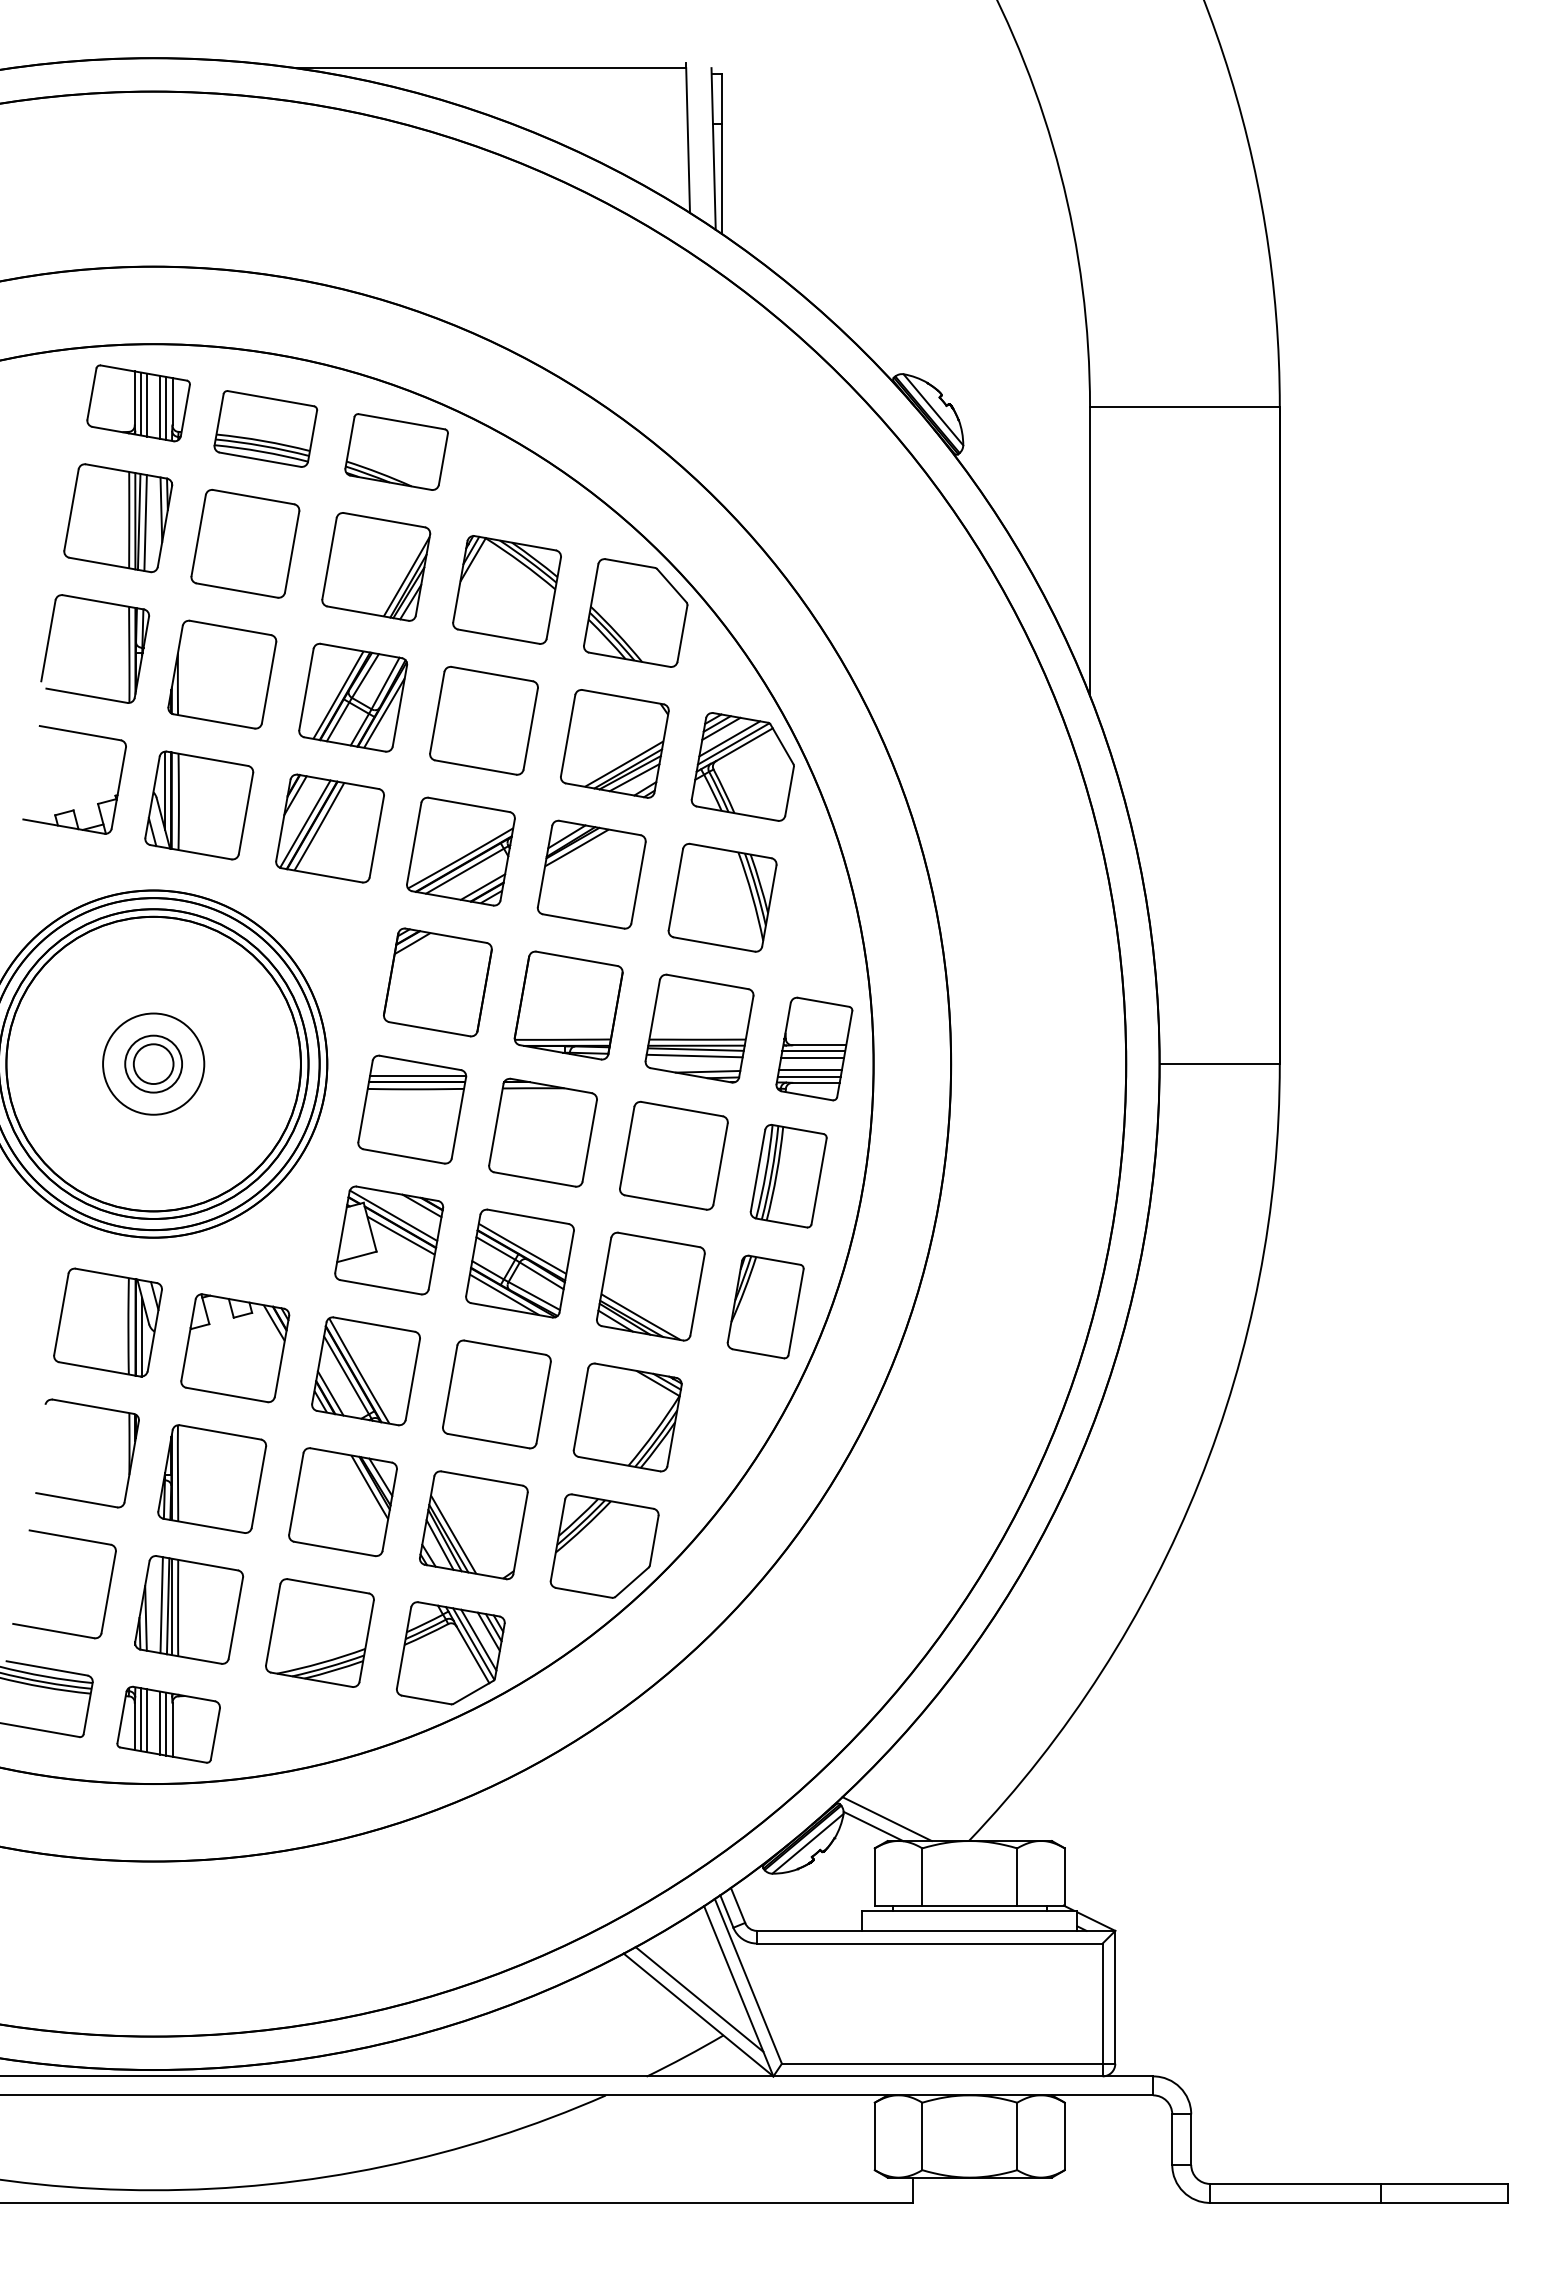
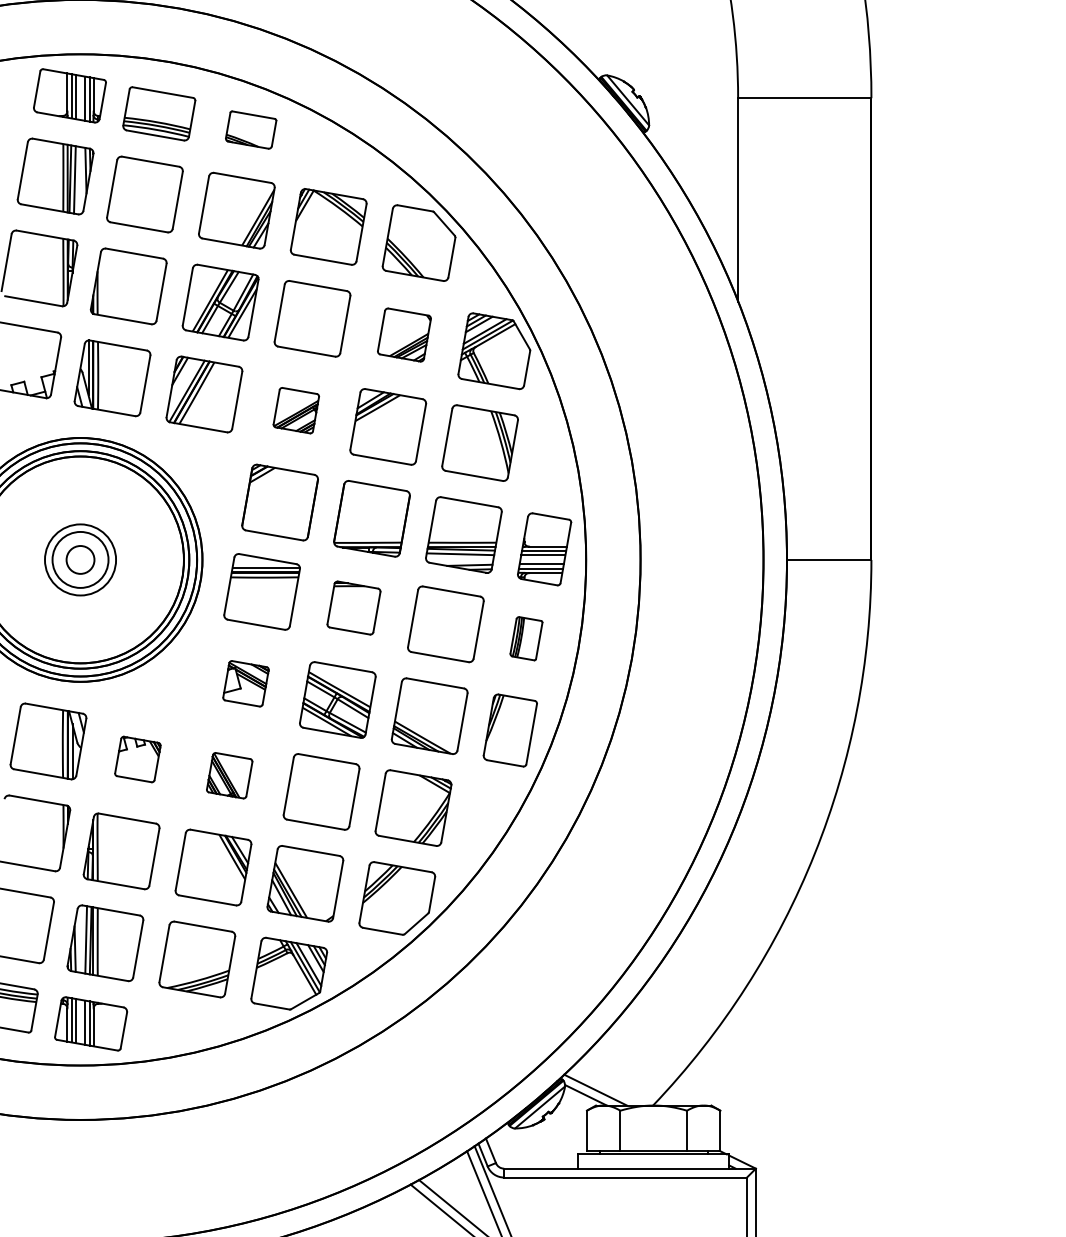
part: (396, 451) -> (251, 129), size x0.7
part: (614, 743) -> (404, 334), size x0.7
part: (460, 851) -> (296, 410), size x0.6
circle: (153, 1063) -> (80, 559), size x1.4
part: (542, 1132) -> (353, 607), size x0.7
part: (788, 1176) -> (526, 638), size x0.6
part: (389, 1240) -> (246, 683), size x0.6
part: (235, 1348) -> (138, 759), size x0.6
part: (365, 1371) -> (229, 775), size x0.6

